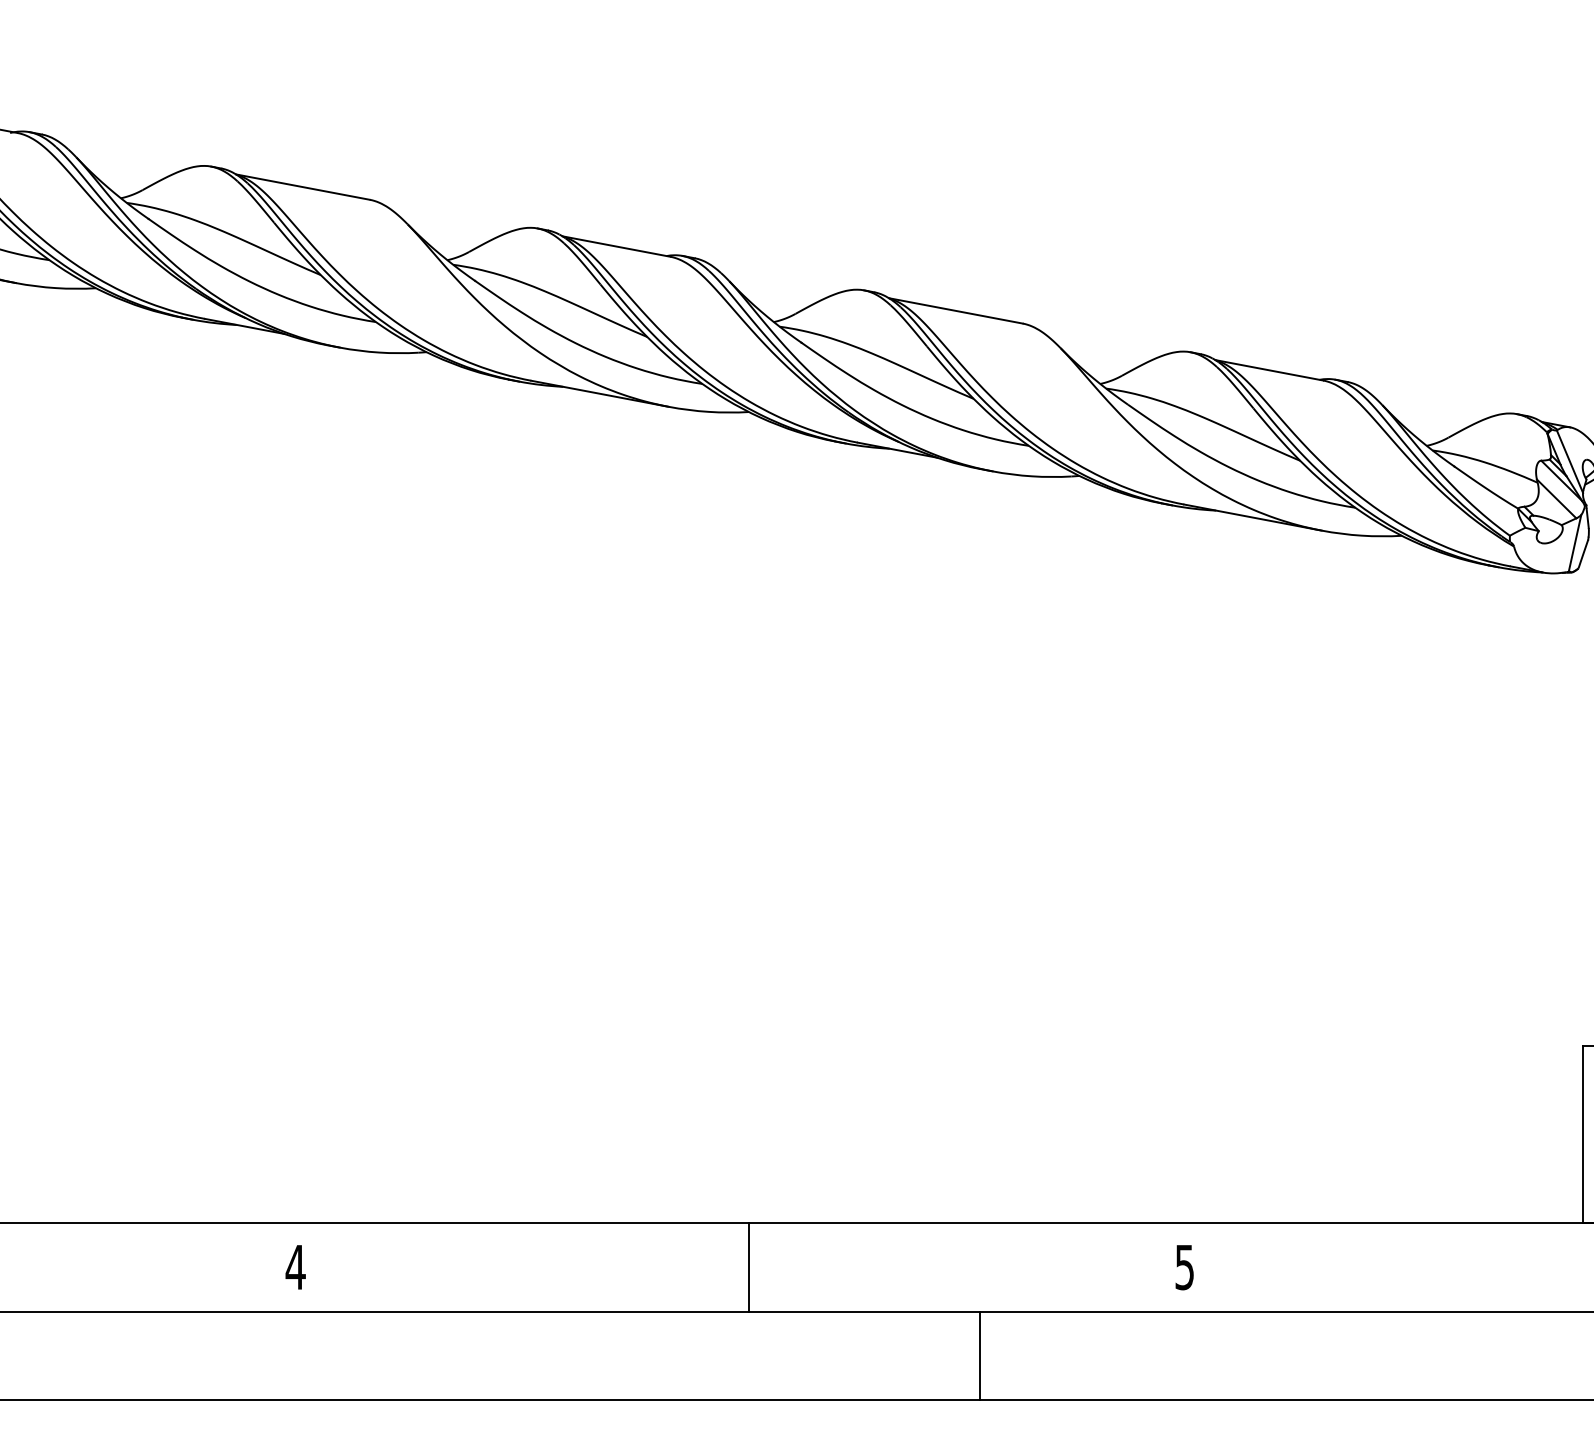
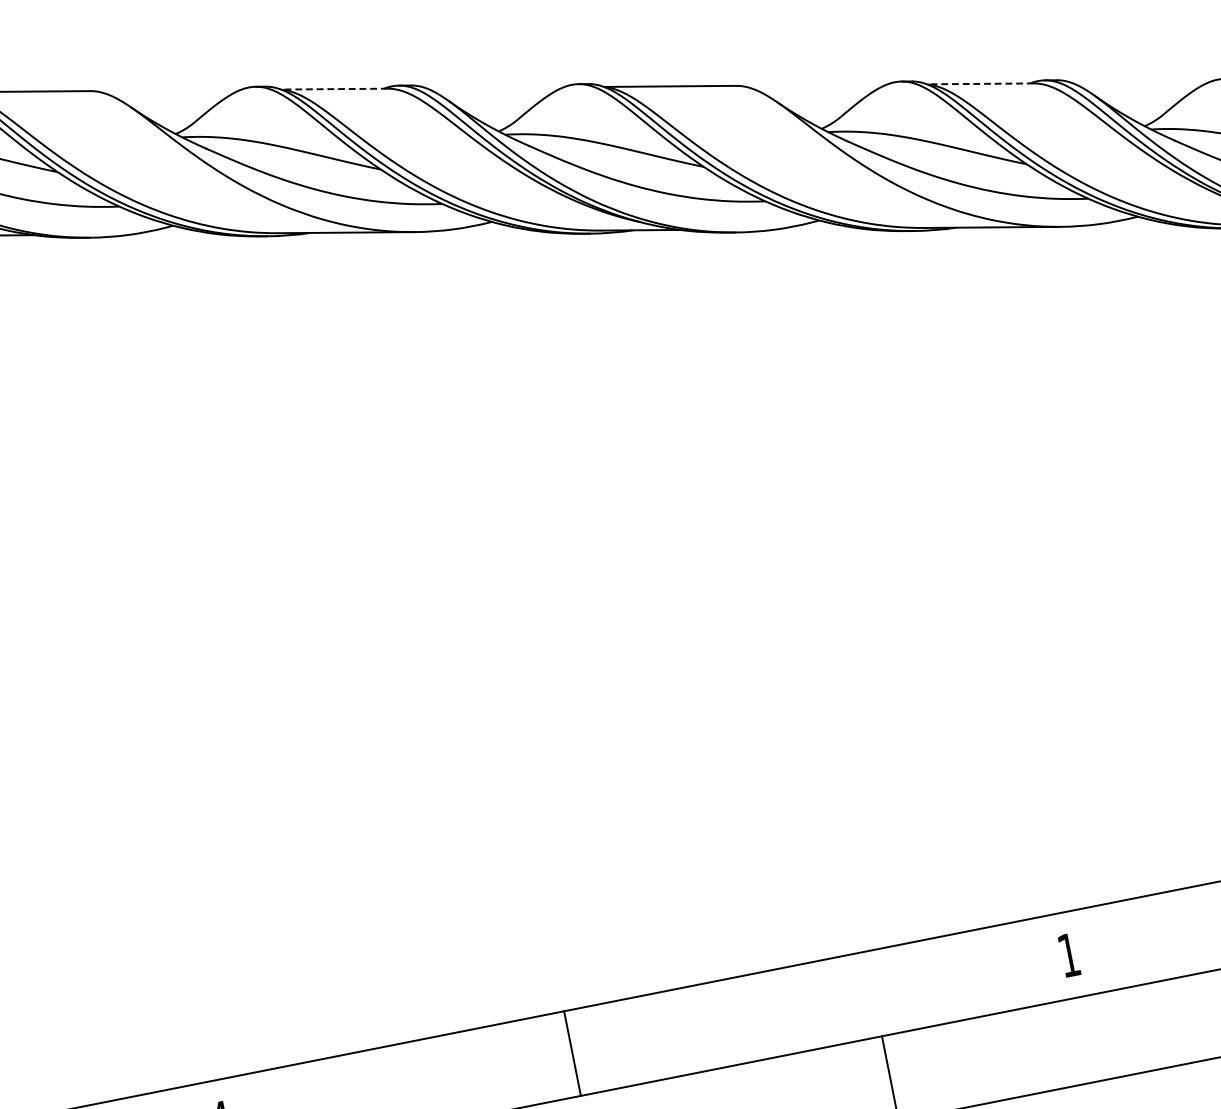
line: (616, 246) -> (334, 89), solid -> dashed
line: (1269, 370) -> (980, 84), solid -> dashed
line: (749, 1267) -> (572, 1053), moved
text: (1184, 1267) -> (1068, 955), 5 -> 1

